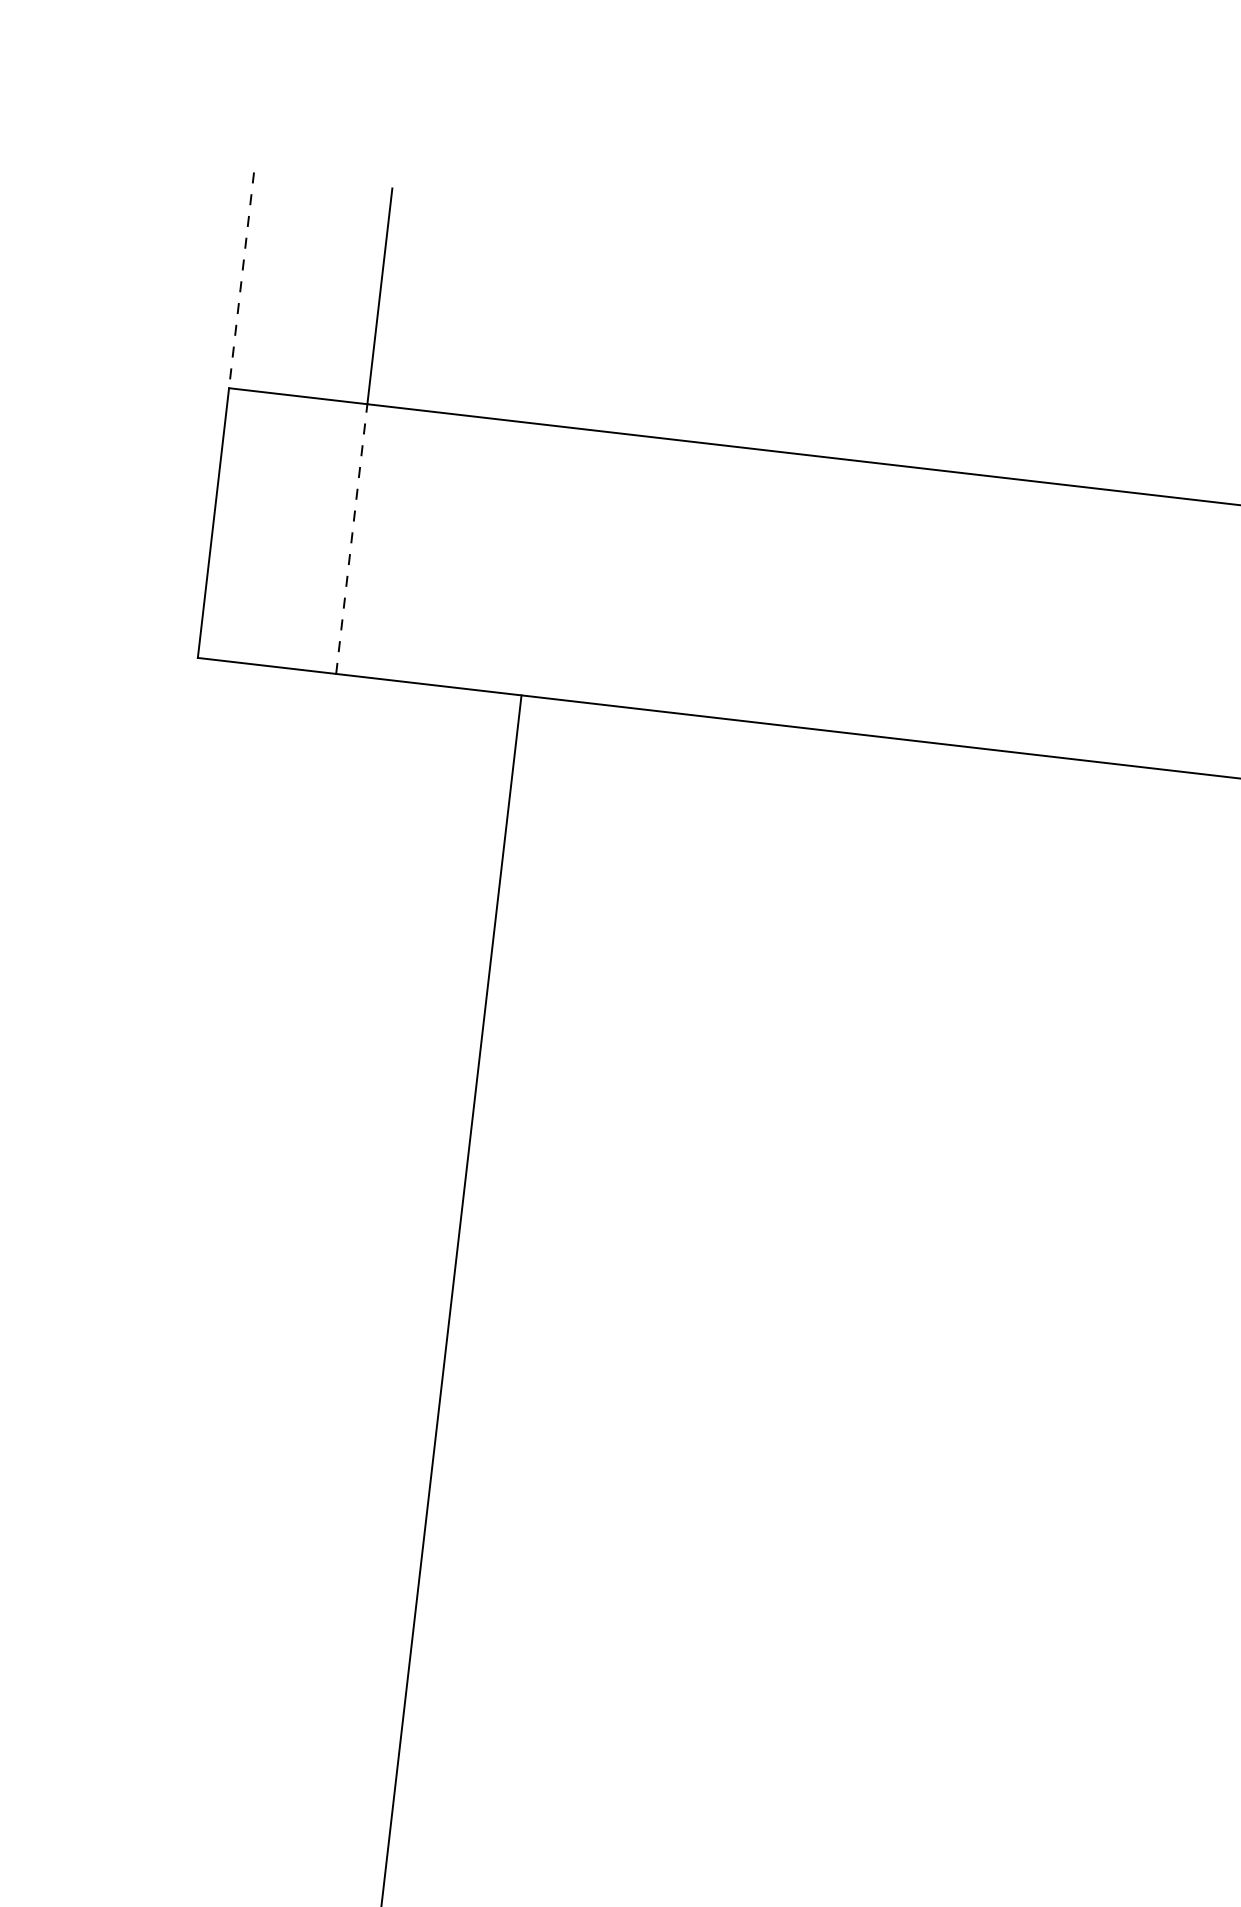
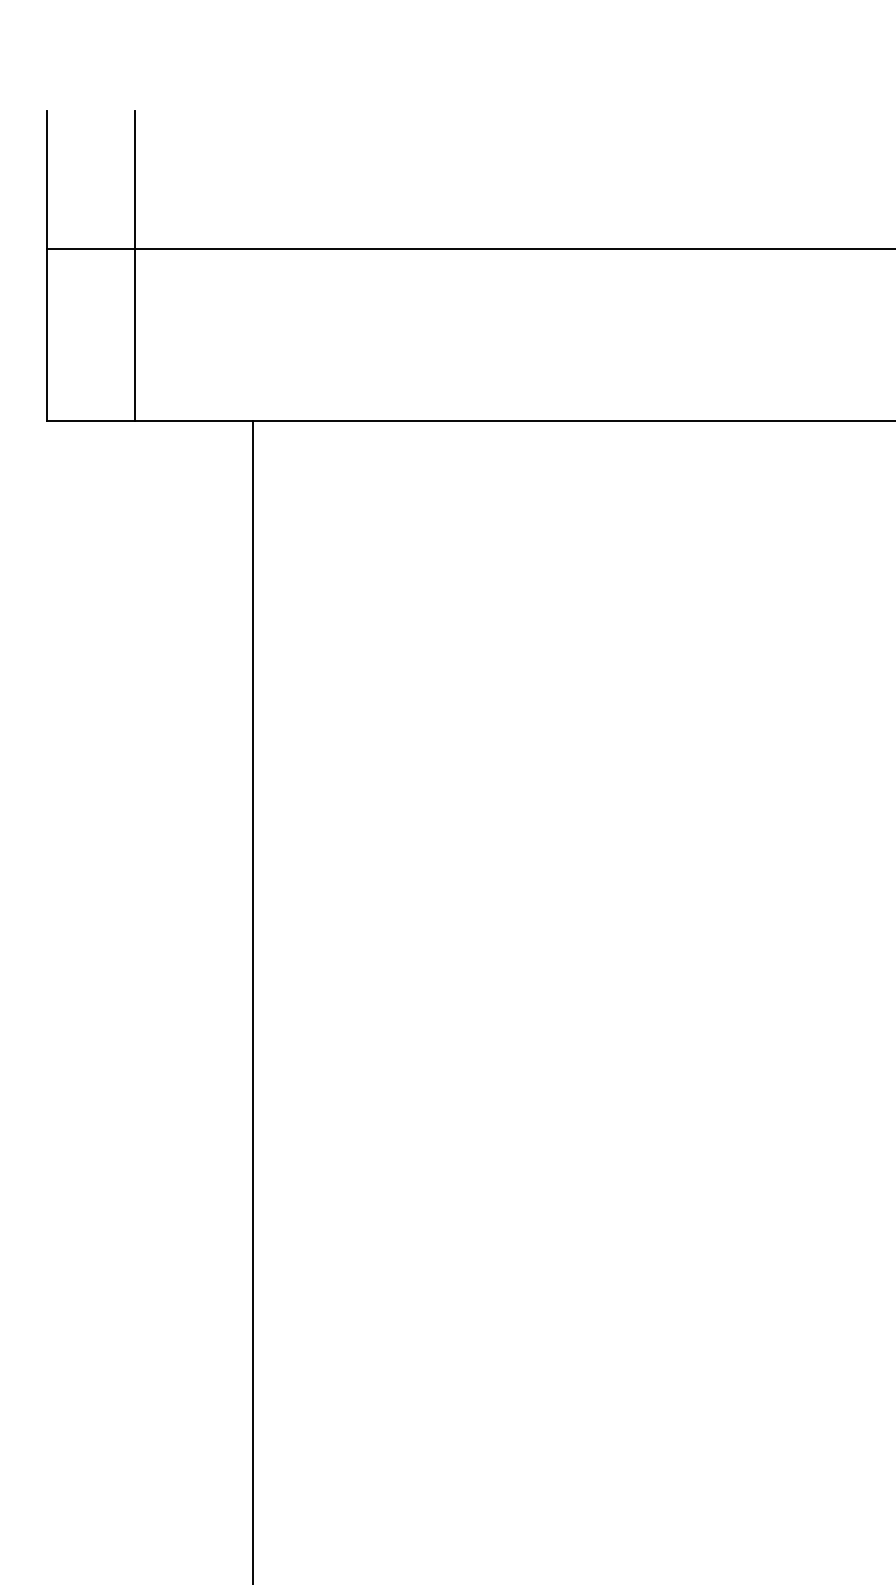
line: (242, 281) -> (47, 180), dashed -> solid
line: (352, 538) -> (135, 334), dashed -> solid

